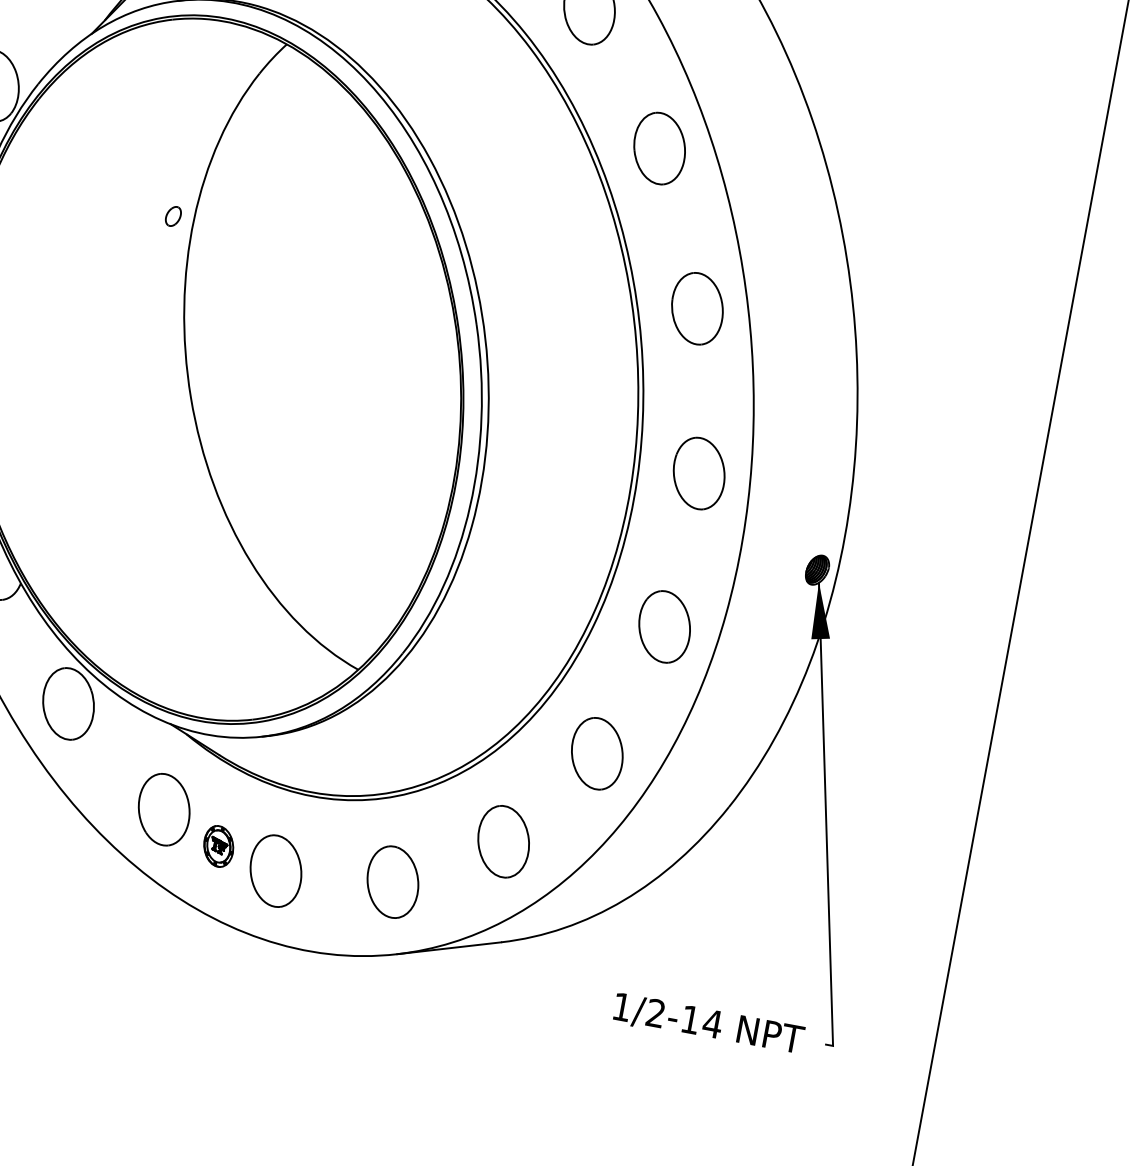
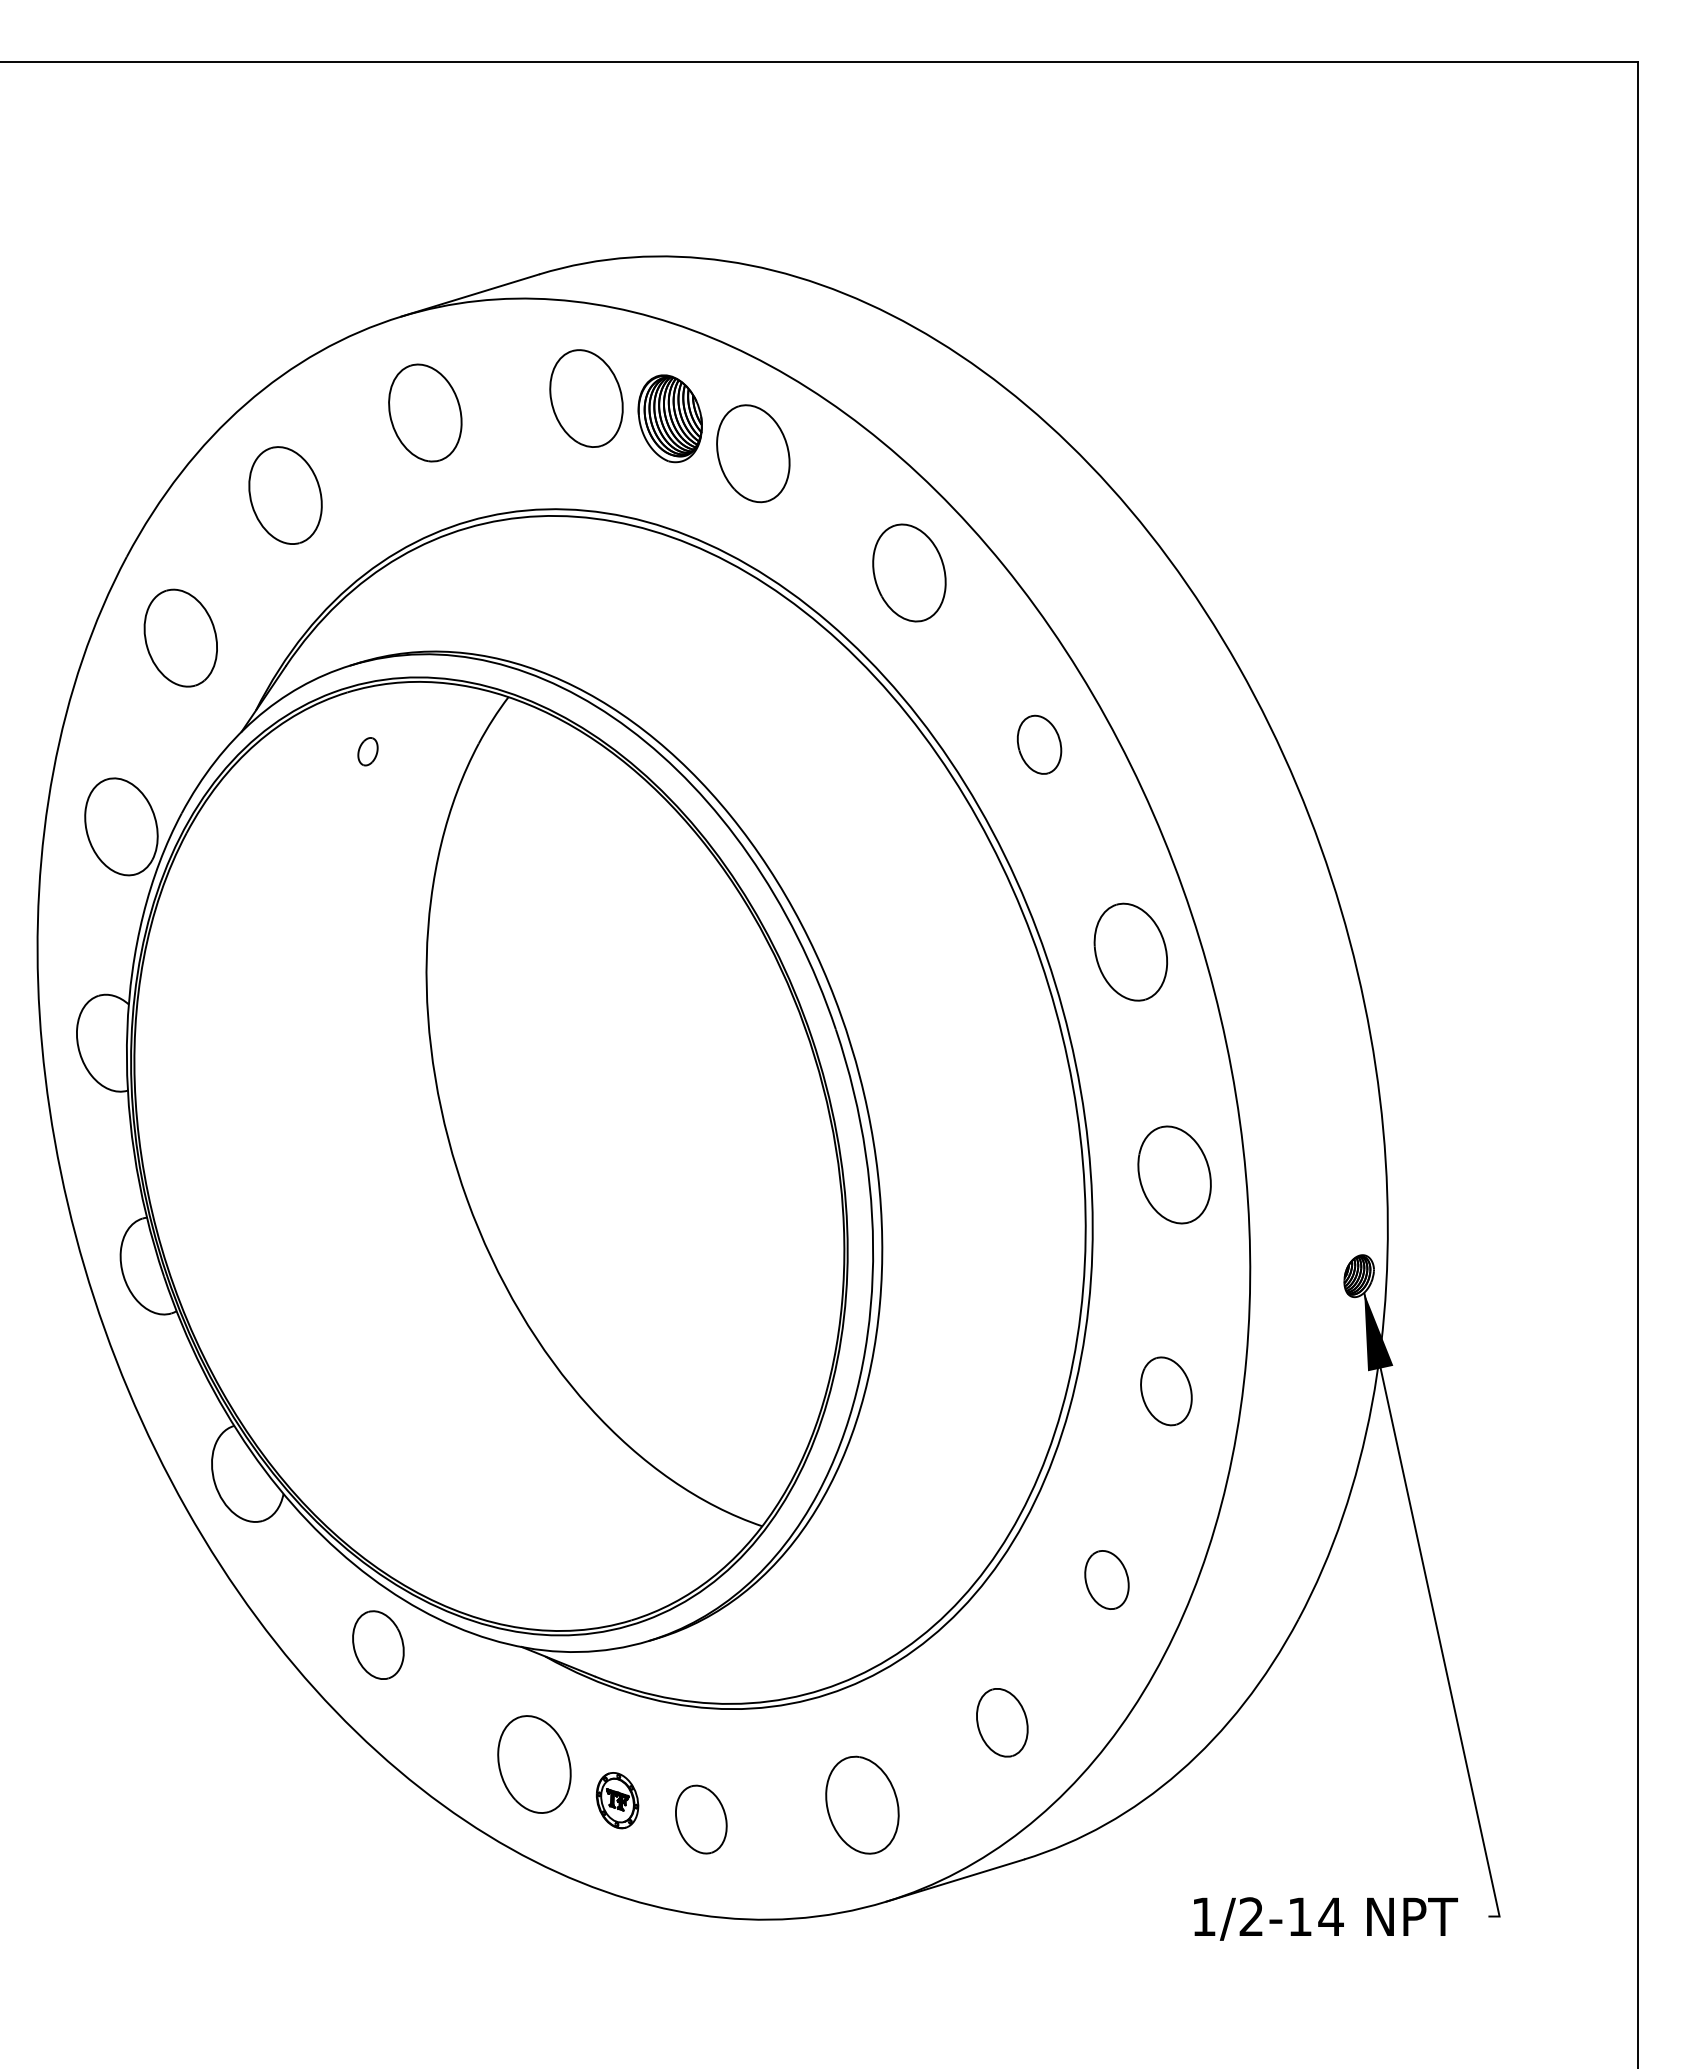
part: (659, 148) -> (1039, 744), size x0.6
part: (173, 216) -> (367, 751), moved
part: (664, 627) -> (1166, 1391), size x0.7
part: (68, 703) -> (378, 1644), size x0.7
part: (597, 753) -> (1106, 1579), size x0.6
part: (503, 841) -> (1002, 1722), size x0.7
part: (276, 871) -> (701, 1819), size x0.7

